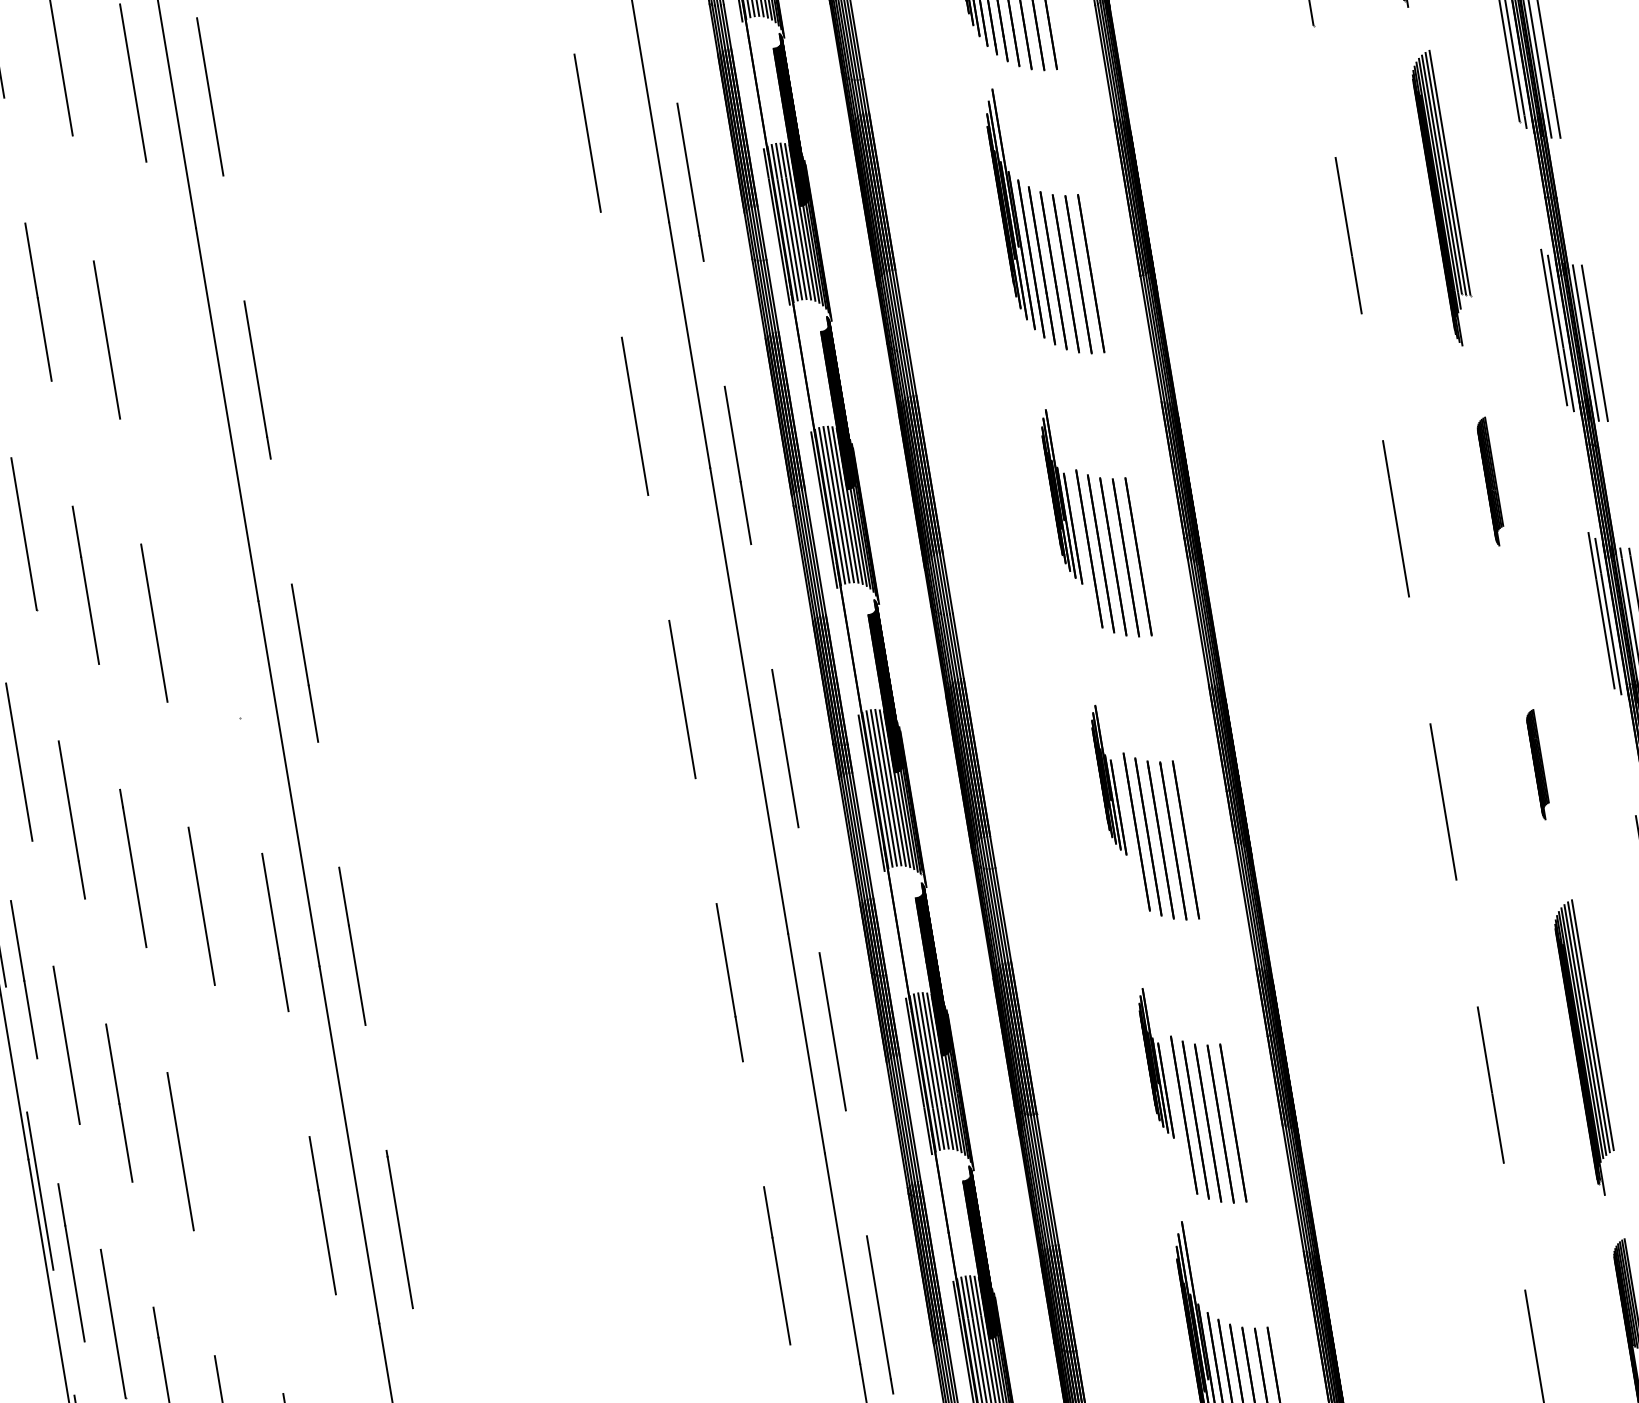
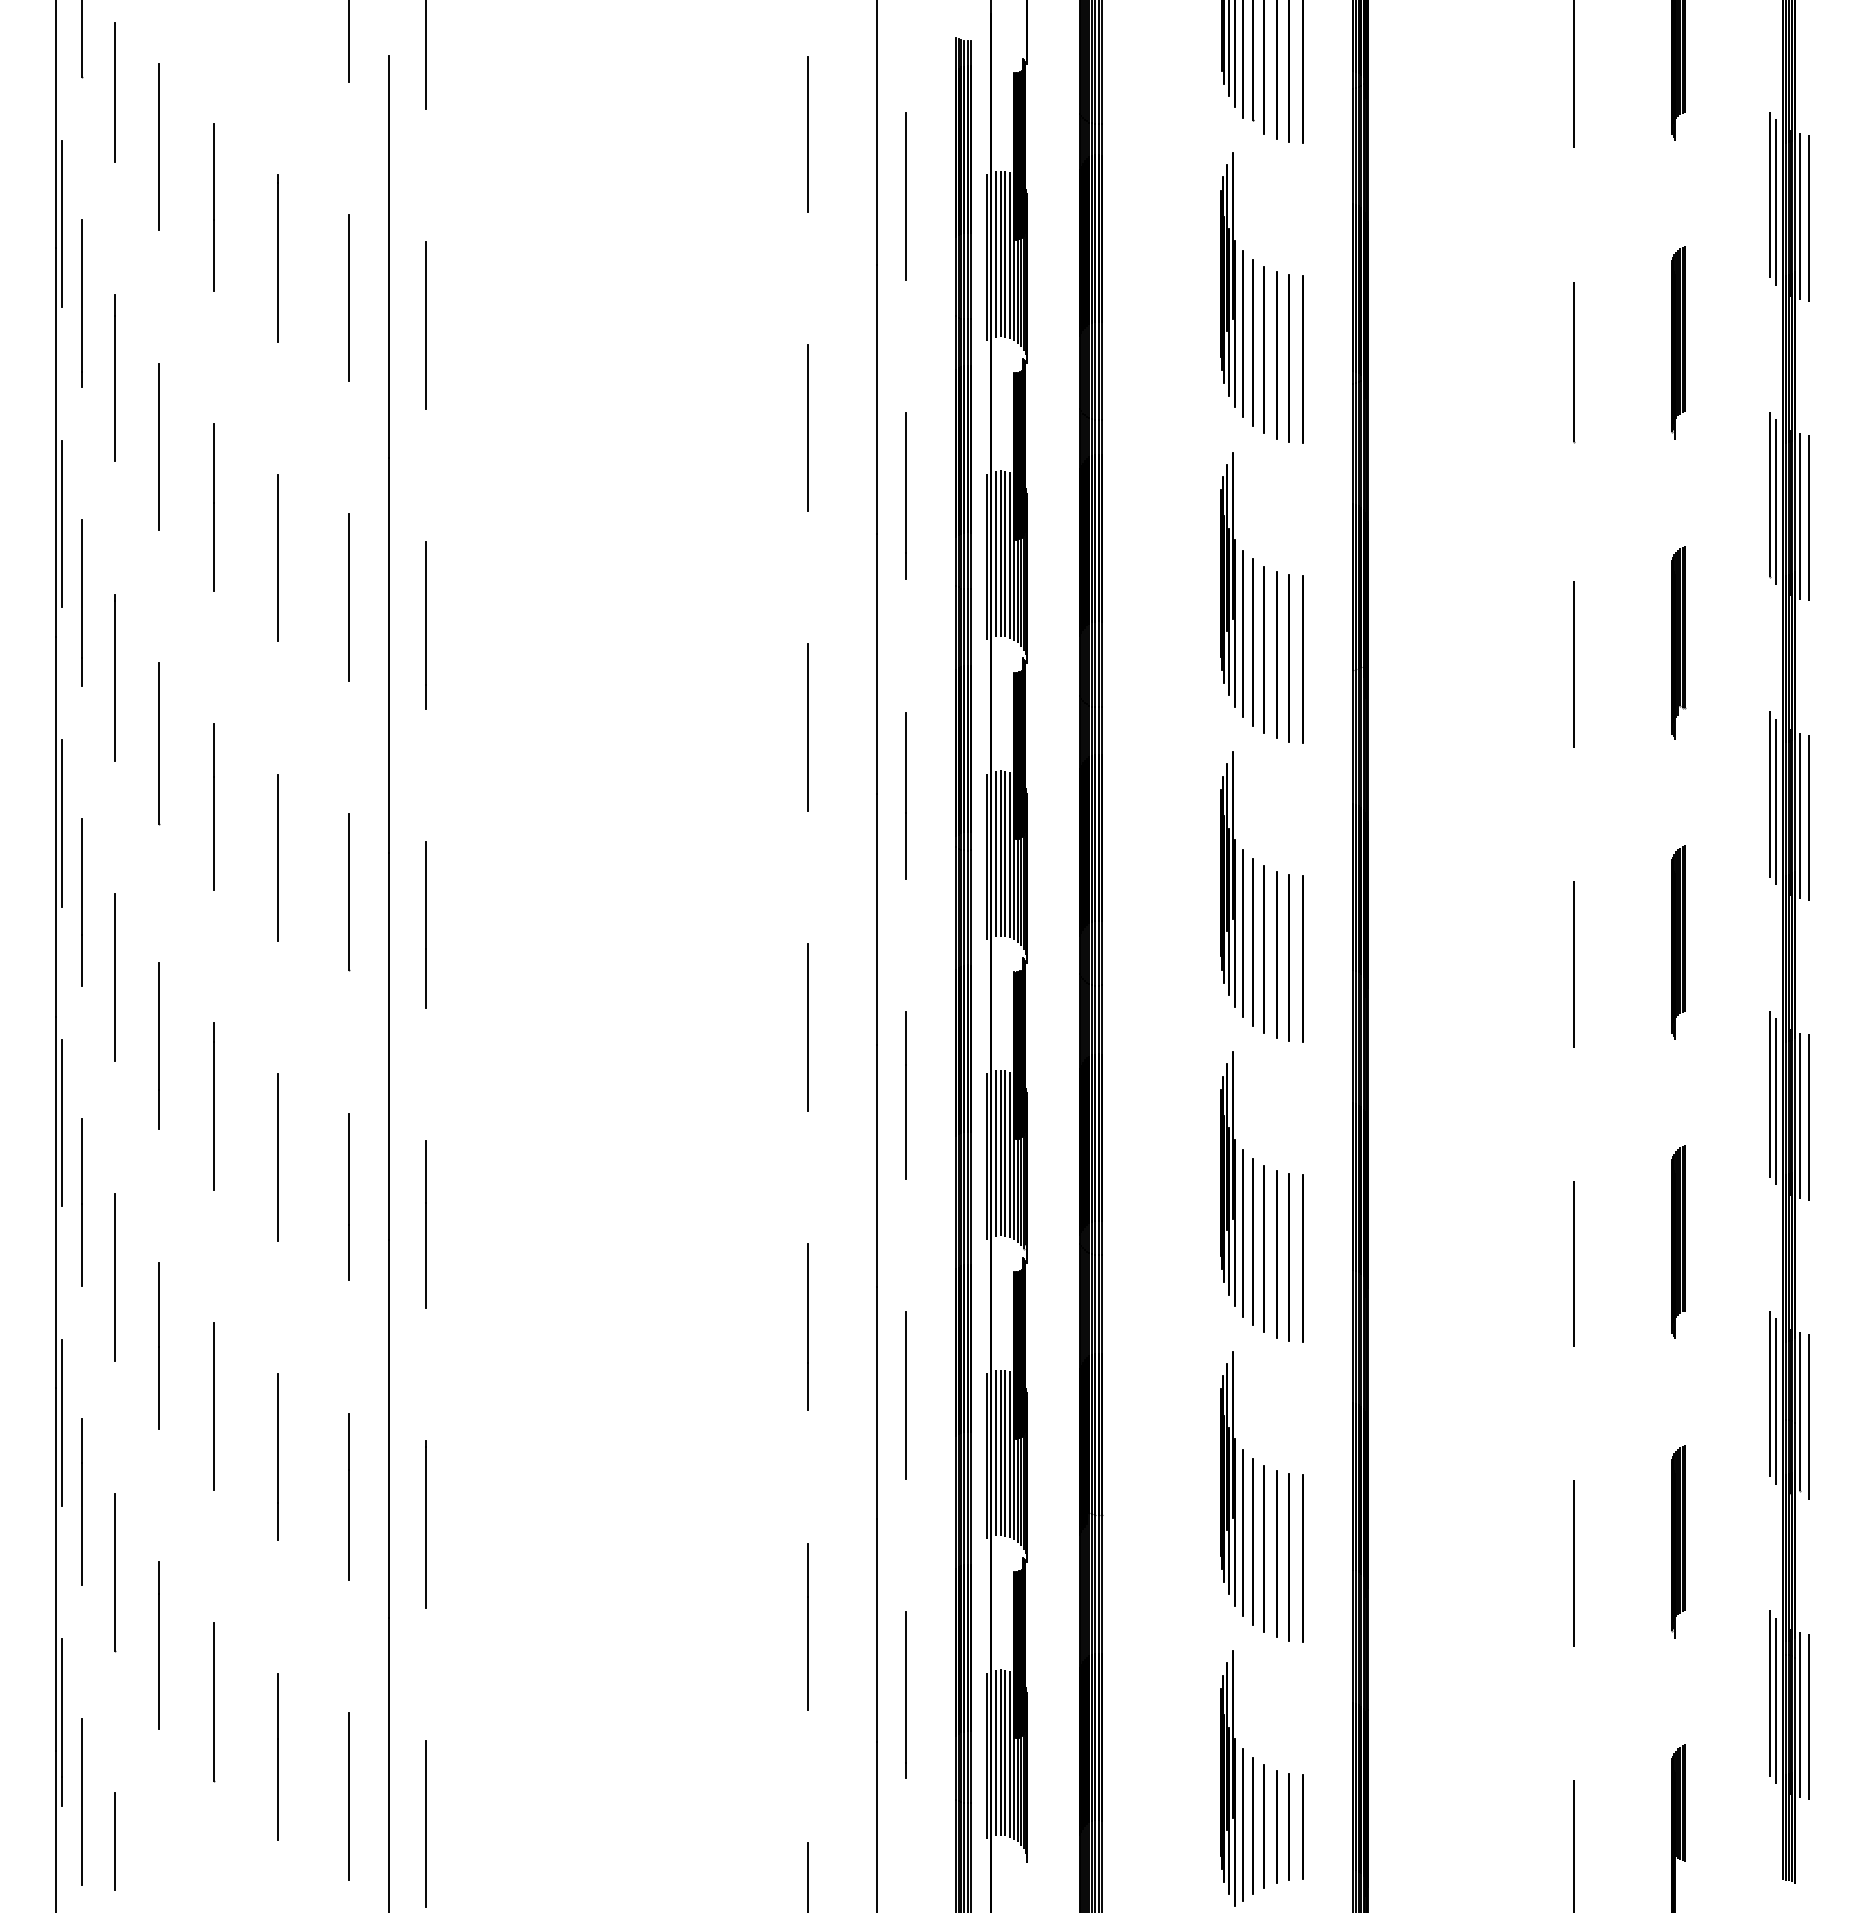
part: (1443, 198) -> (1678, 642), size x0.62
line: (180, 365) -> (349, 597), added
part: (1491, 481) -> (1678, 942), size x1.43
part: (1059, 497) -> (1231, 884), size x1.43
line: (227, 644) -> (349, 892), added
part: (1538, 764) -> (1678, 1241), size x1.67
part: (1107, 781) -> (1231, 1184), size x1.67
part: (1585, 1047) -> (1678, 1541), size x0.62
part: (1154, 1063) -> (1231, 1483), size x1.67
line: (248, 1188) -> (277, 1456), added

